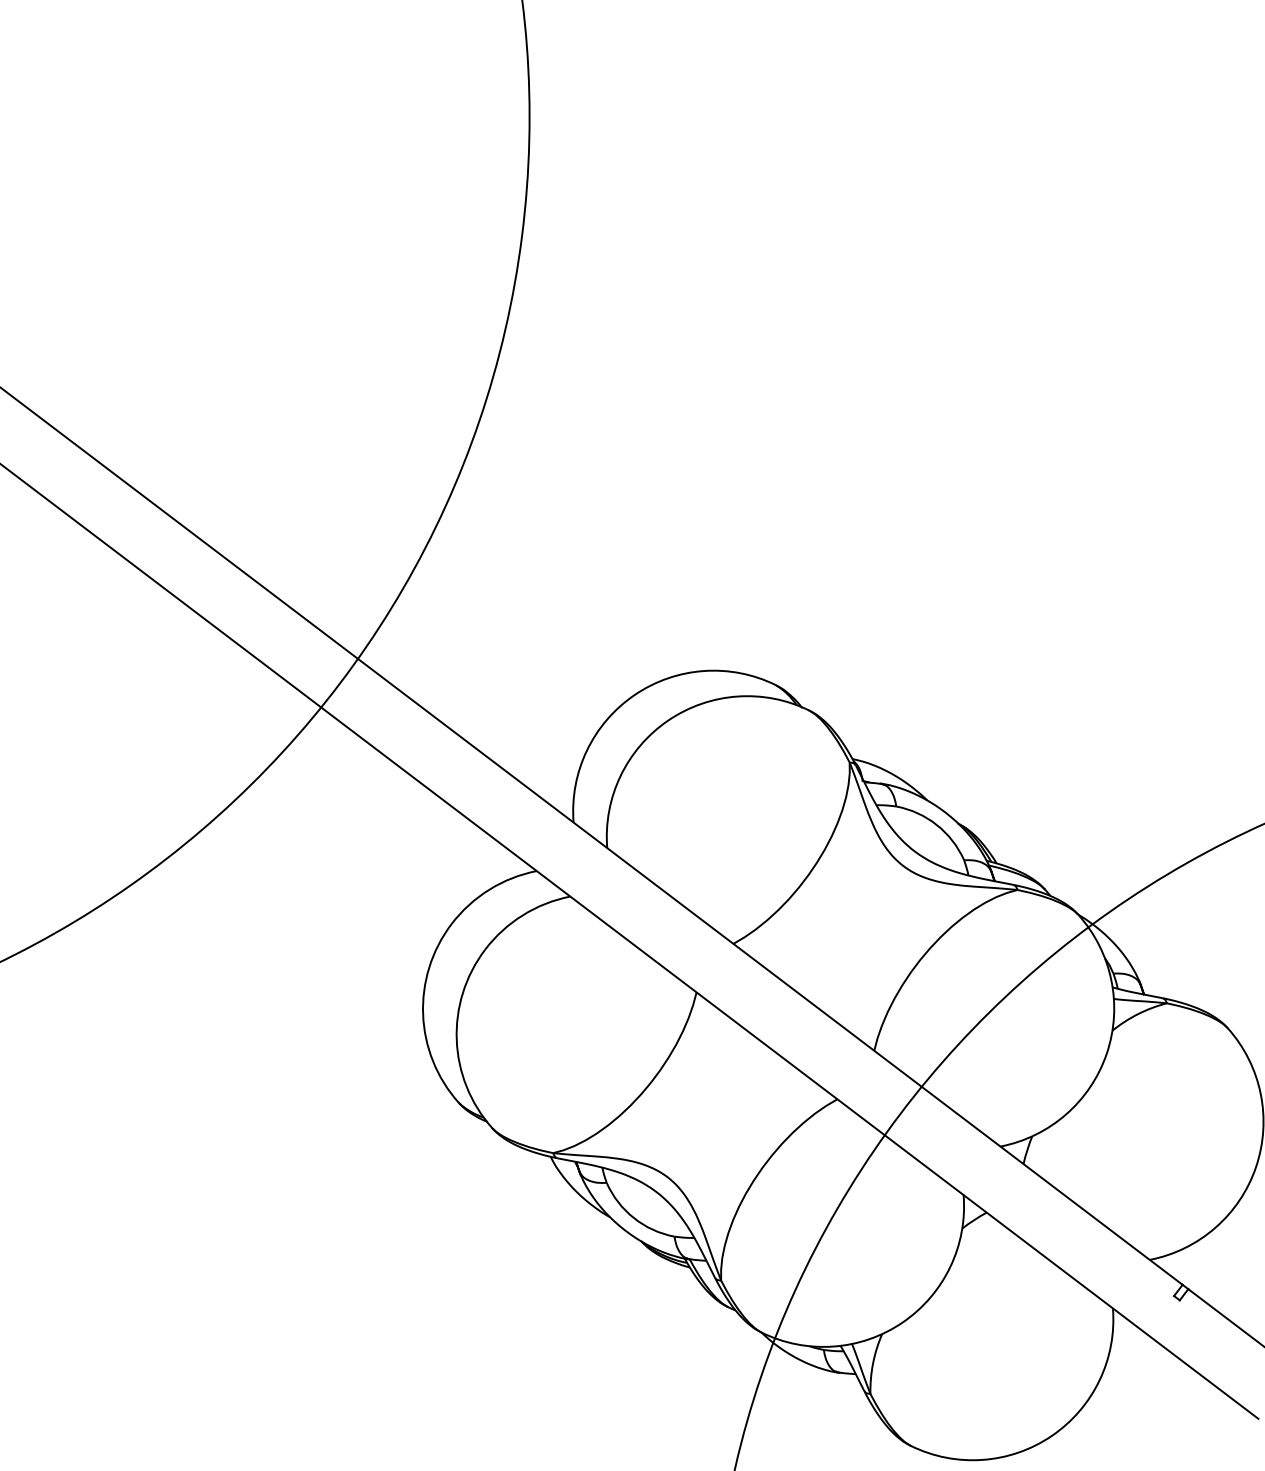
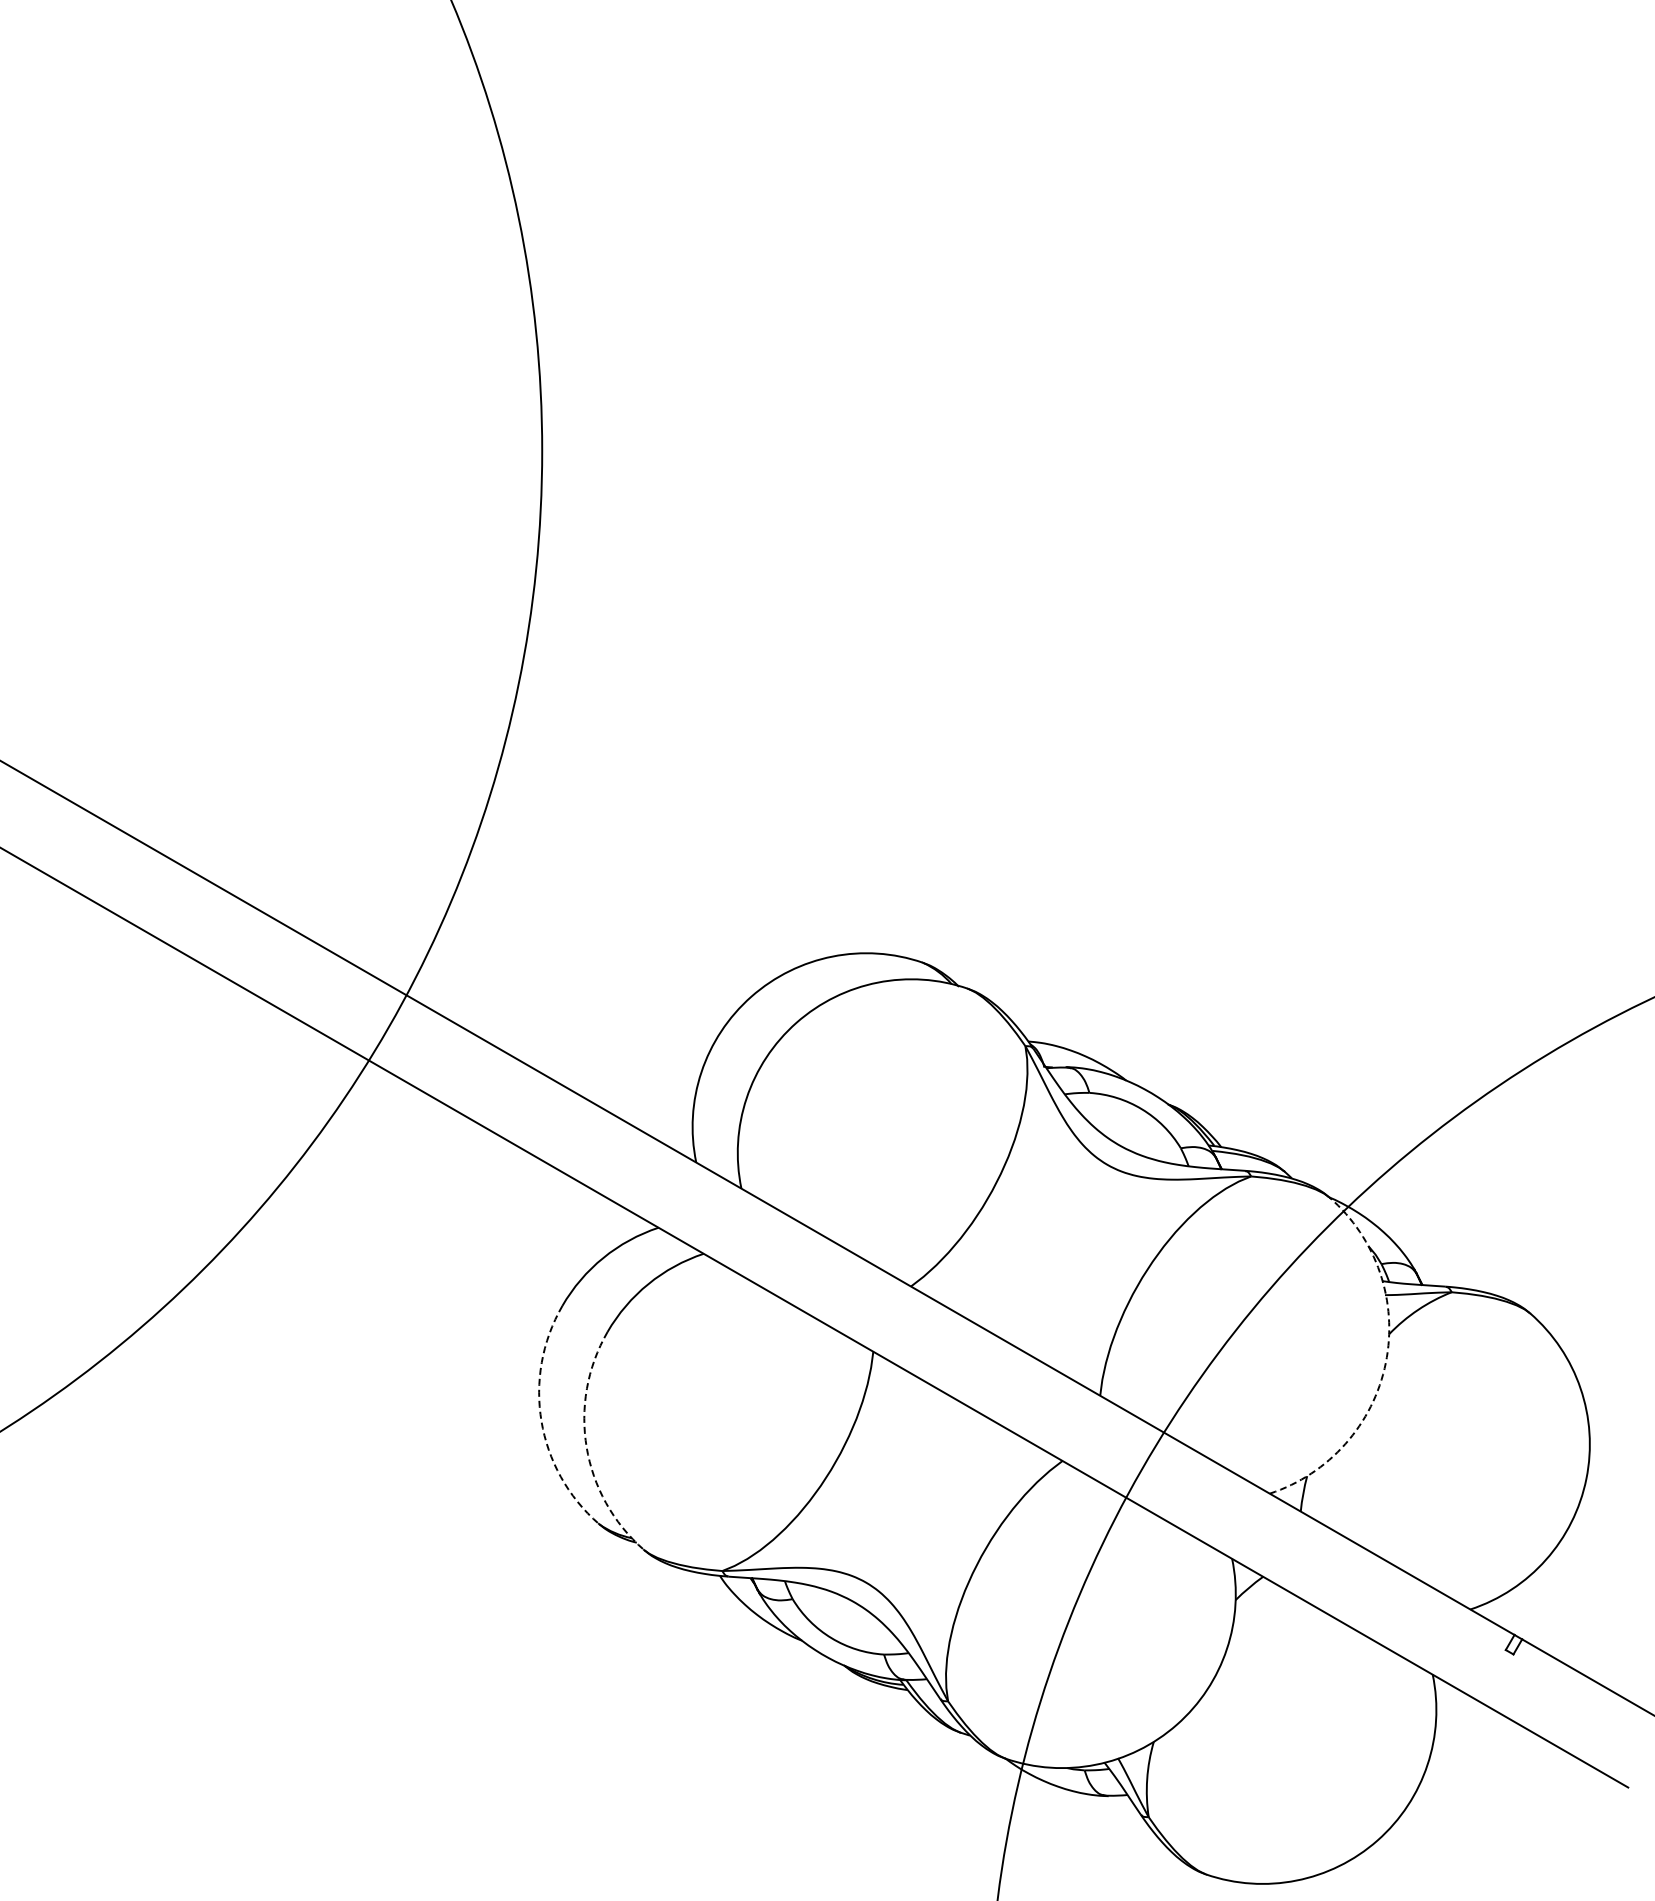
arc: (423, 1014) -> (541, 1421), solid -> dashed
arc: (456, 1040) -> (586, 1447), solid -> dashed
arc: (1106, 1052) -> (1385, 1362), solid -> dashed

